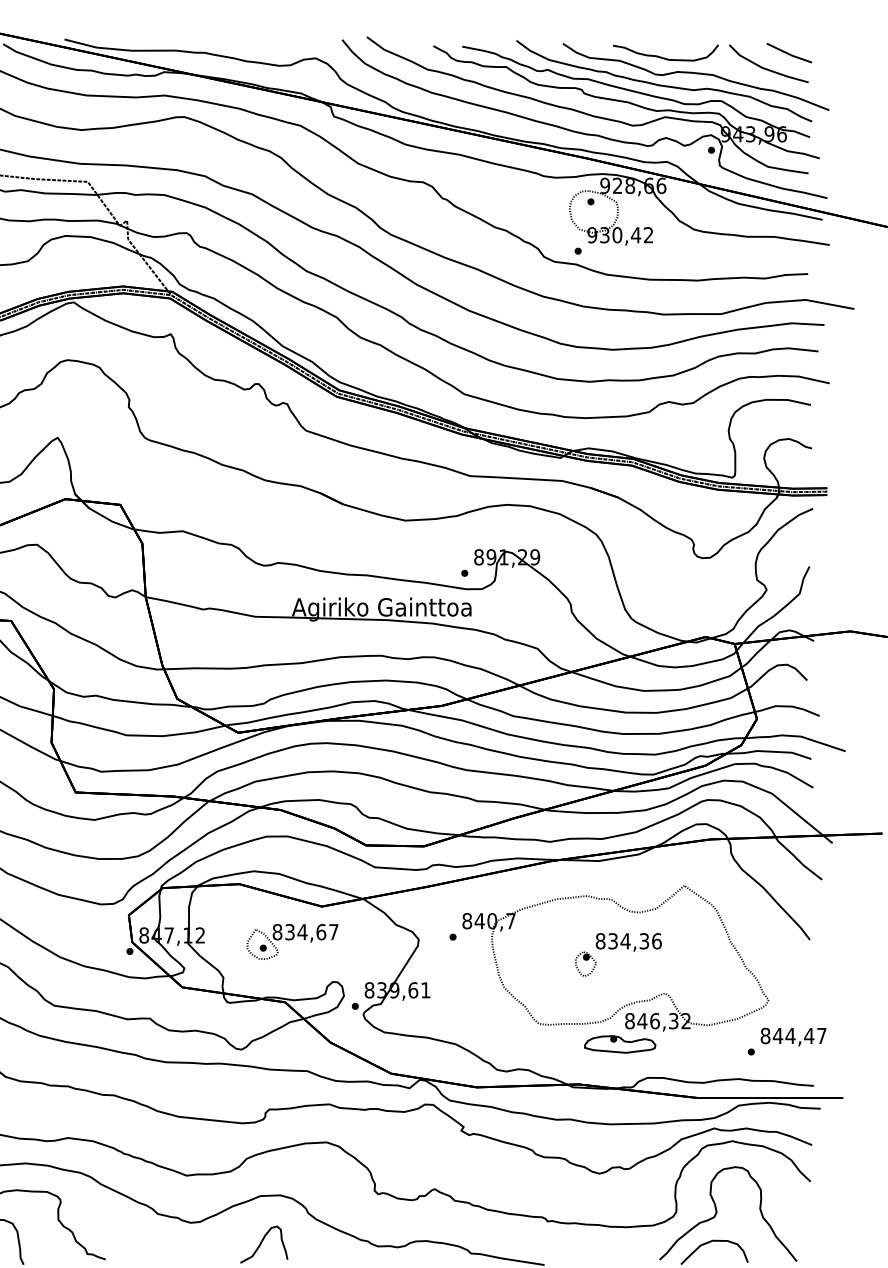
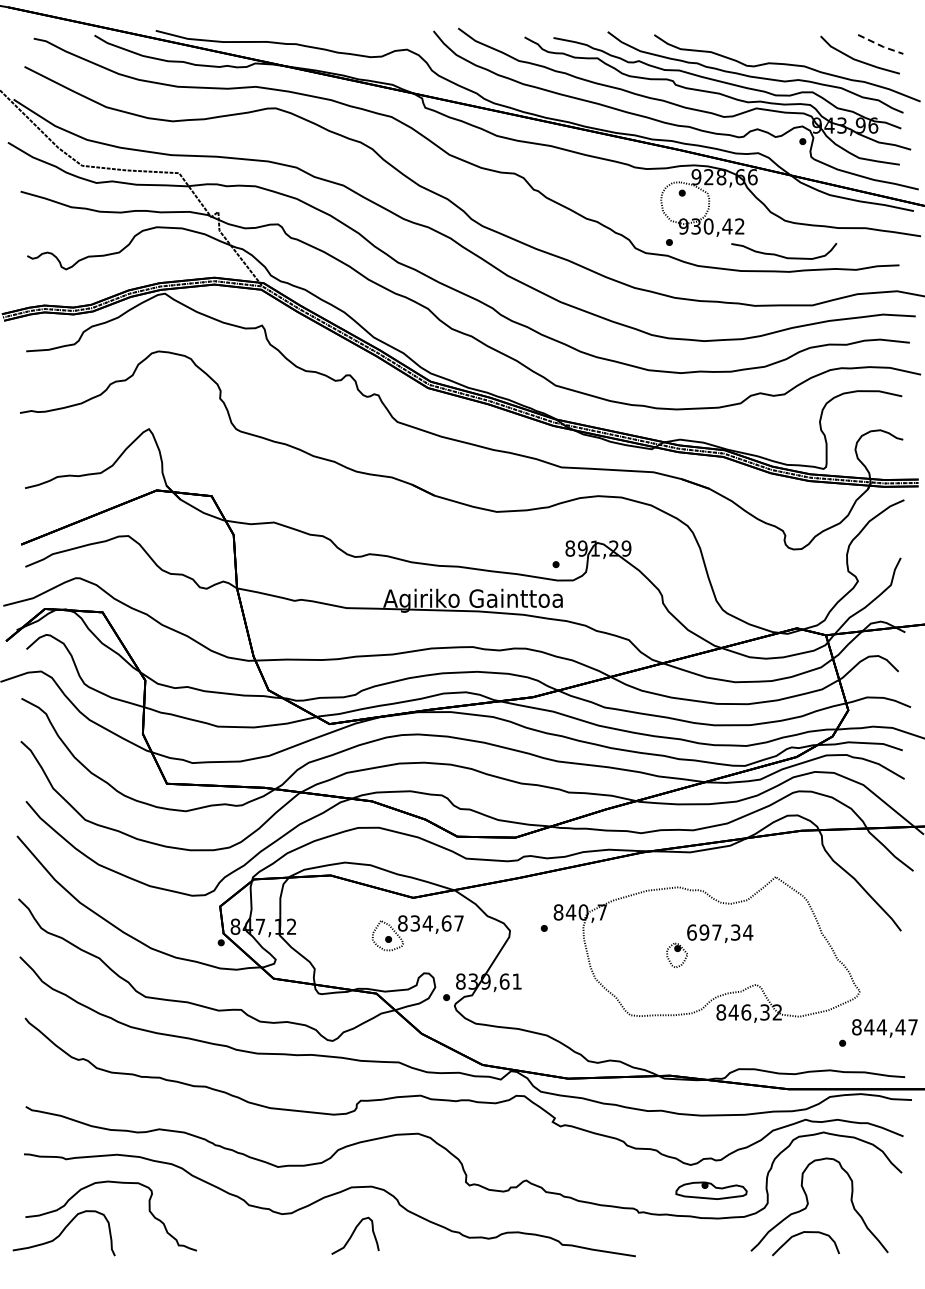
line: (789, 54) -> (880, 45), solid -> dashed
curve: (664, 57) -> (782, 255), moved
text: (629, 941) -> (720, 932), 834,36 -> 697,34
part: (292, 942) -> (417, 933), moved
part: (620, 1044) -> (711, 1190), moved

